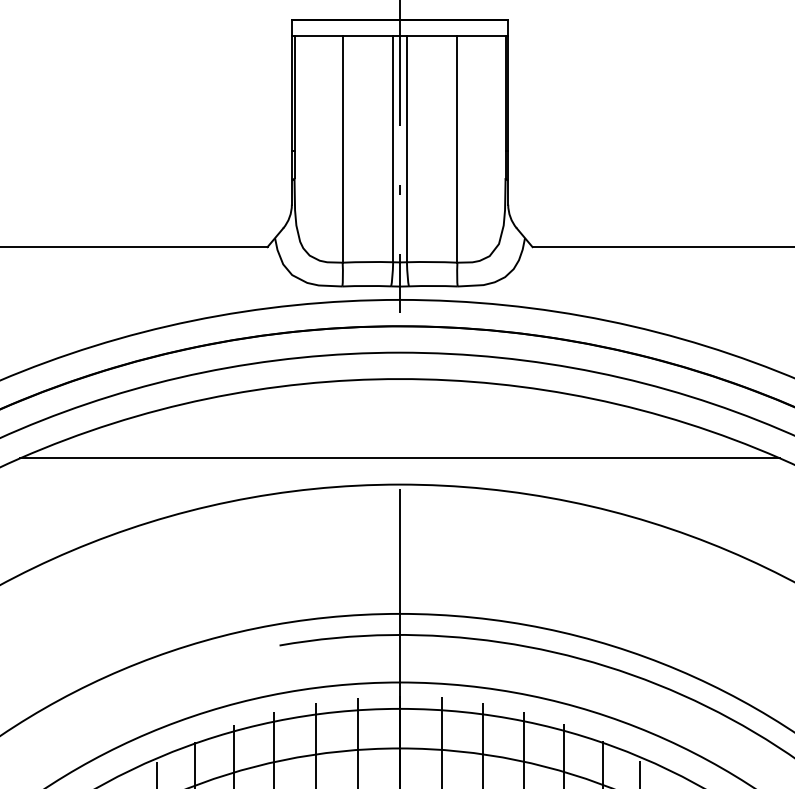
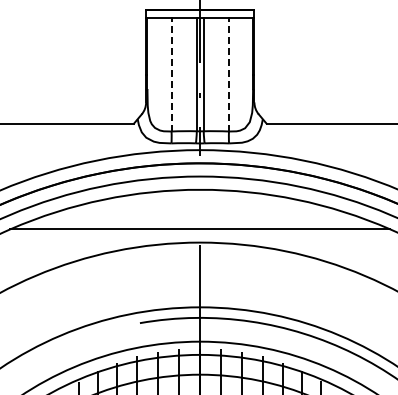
line: (342, 148) -> (171, 74), solid -> dashed
line: (458, 148) -> (229, 74), solid -> dashed

